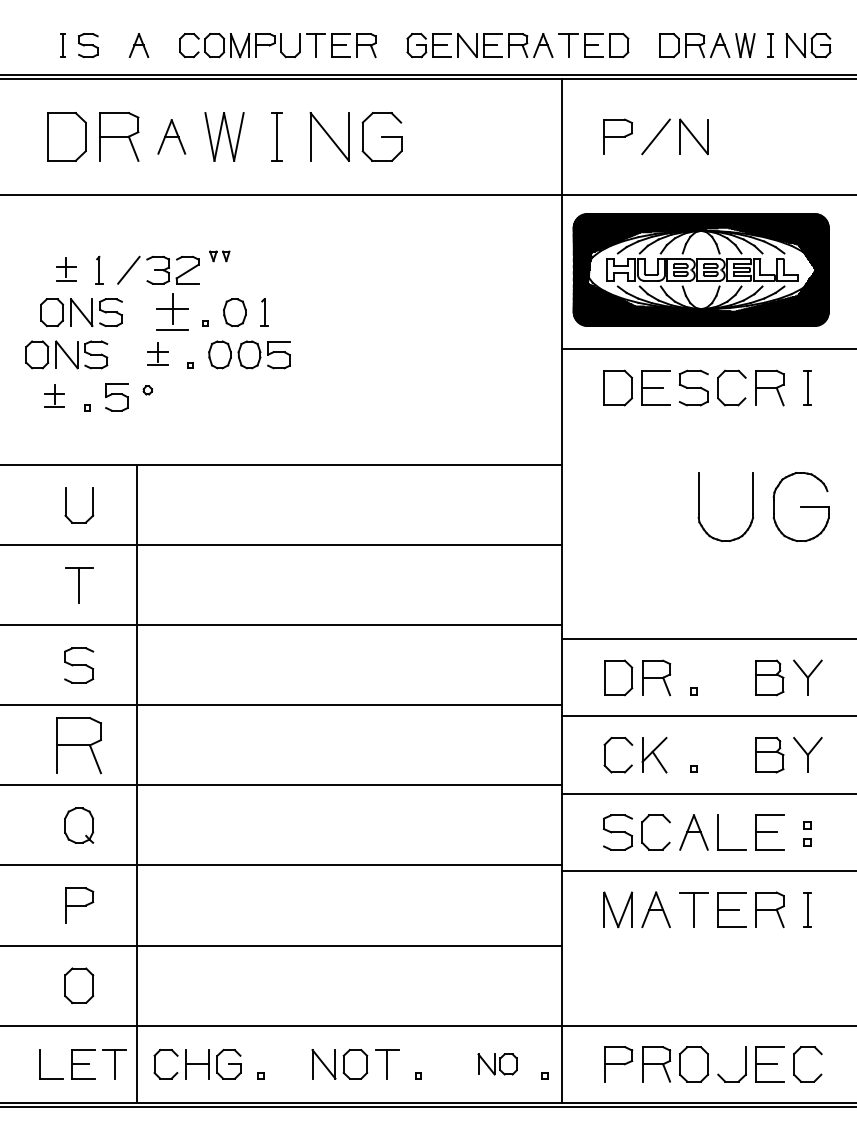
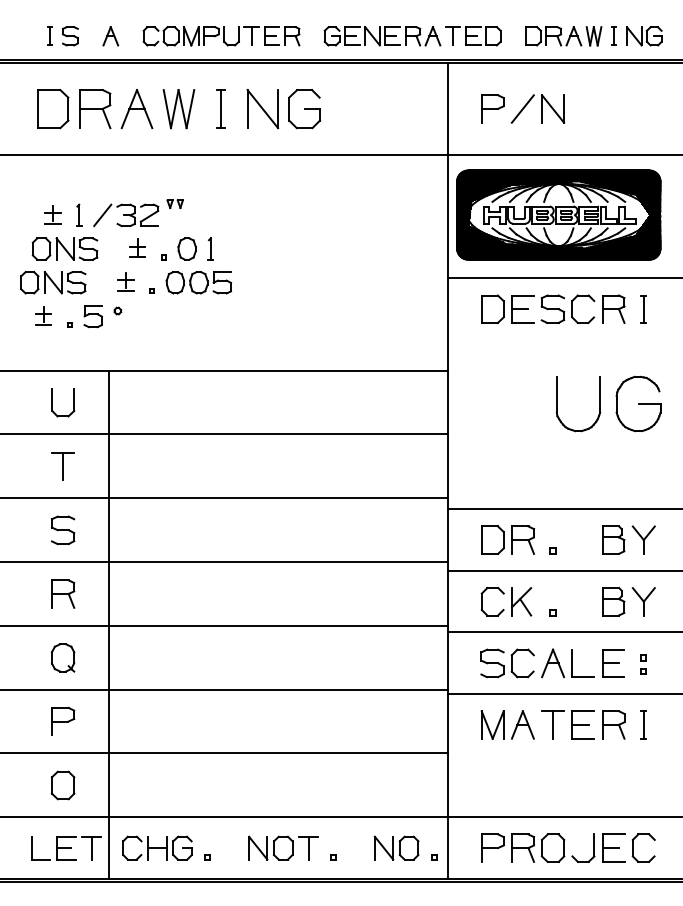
part: (171, 136) -> (136, 108), size x1.43
part: (172, 311) -> (137, 248), size x0.62
part: (79, 745) -> (63, 594), size x0.62
part: (497, 1064) -> (396, 848), size x1.43

